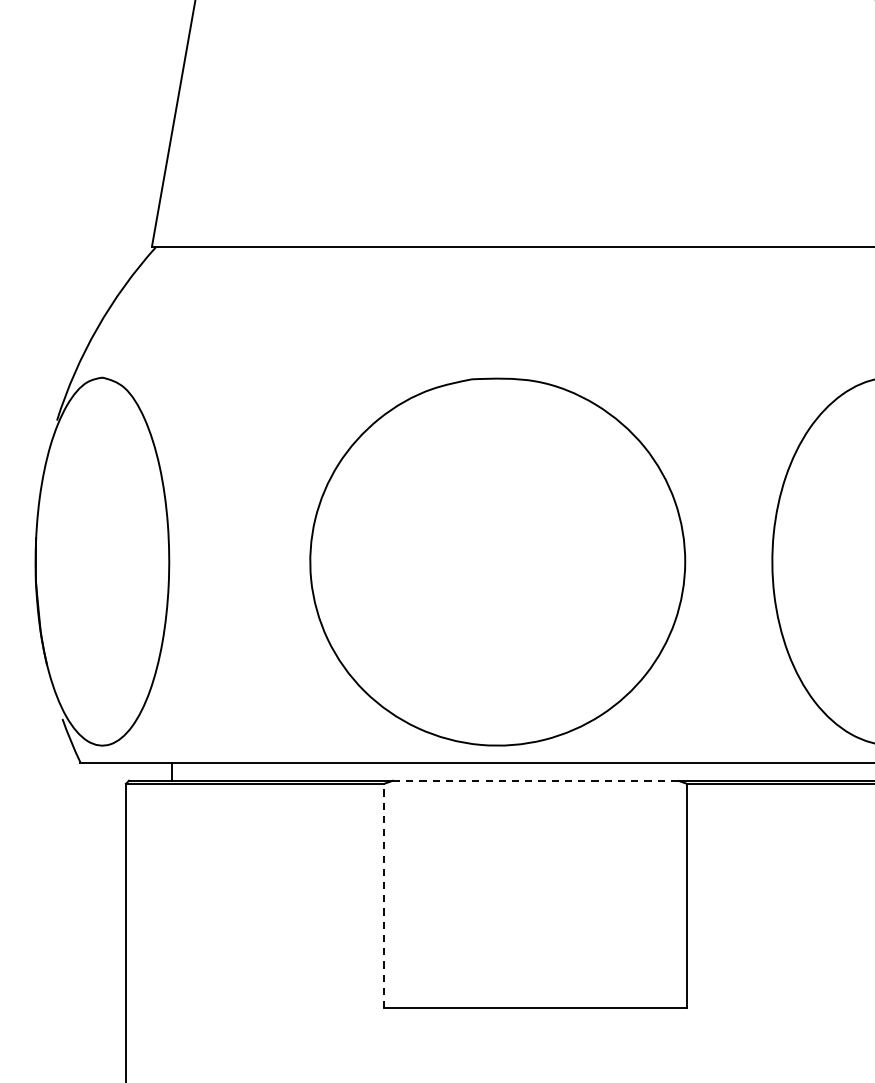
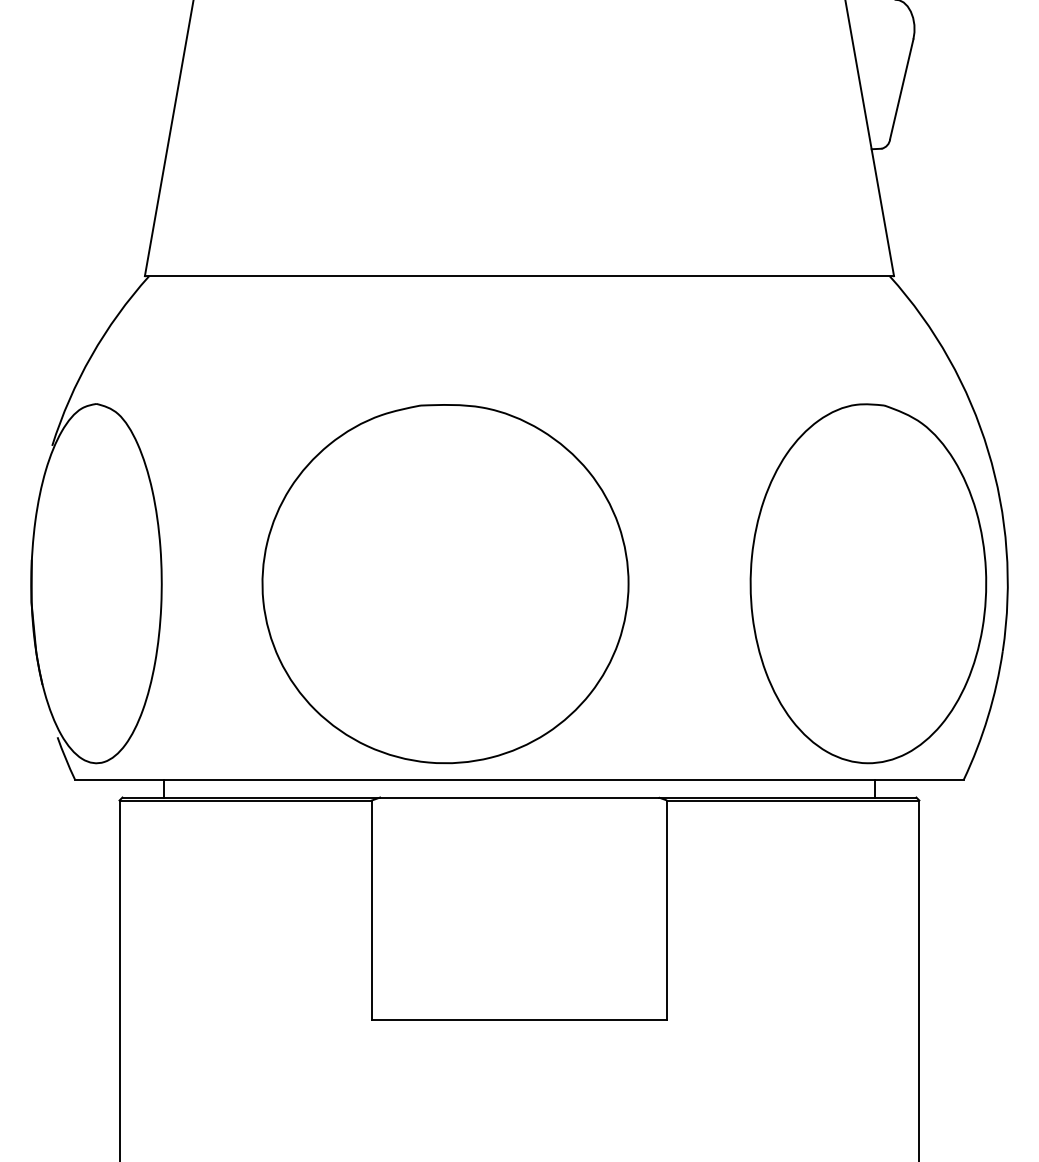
part: (497, 562) -> (445, 584), moved
line: (535, 780) -> (519, 797), dashed -> solid
line: (384, 896) -> (371, 910), dashed -> solid

